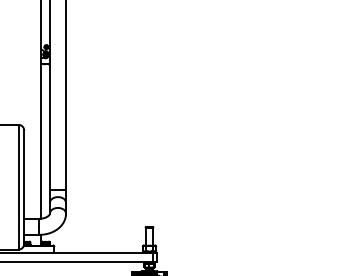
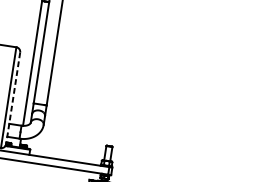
line: (24, 187) -> (13, 98), solid -> dashed

